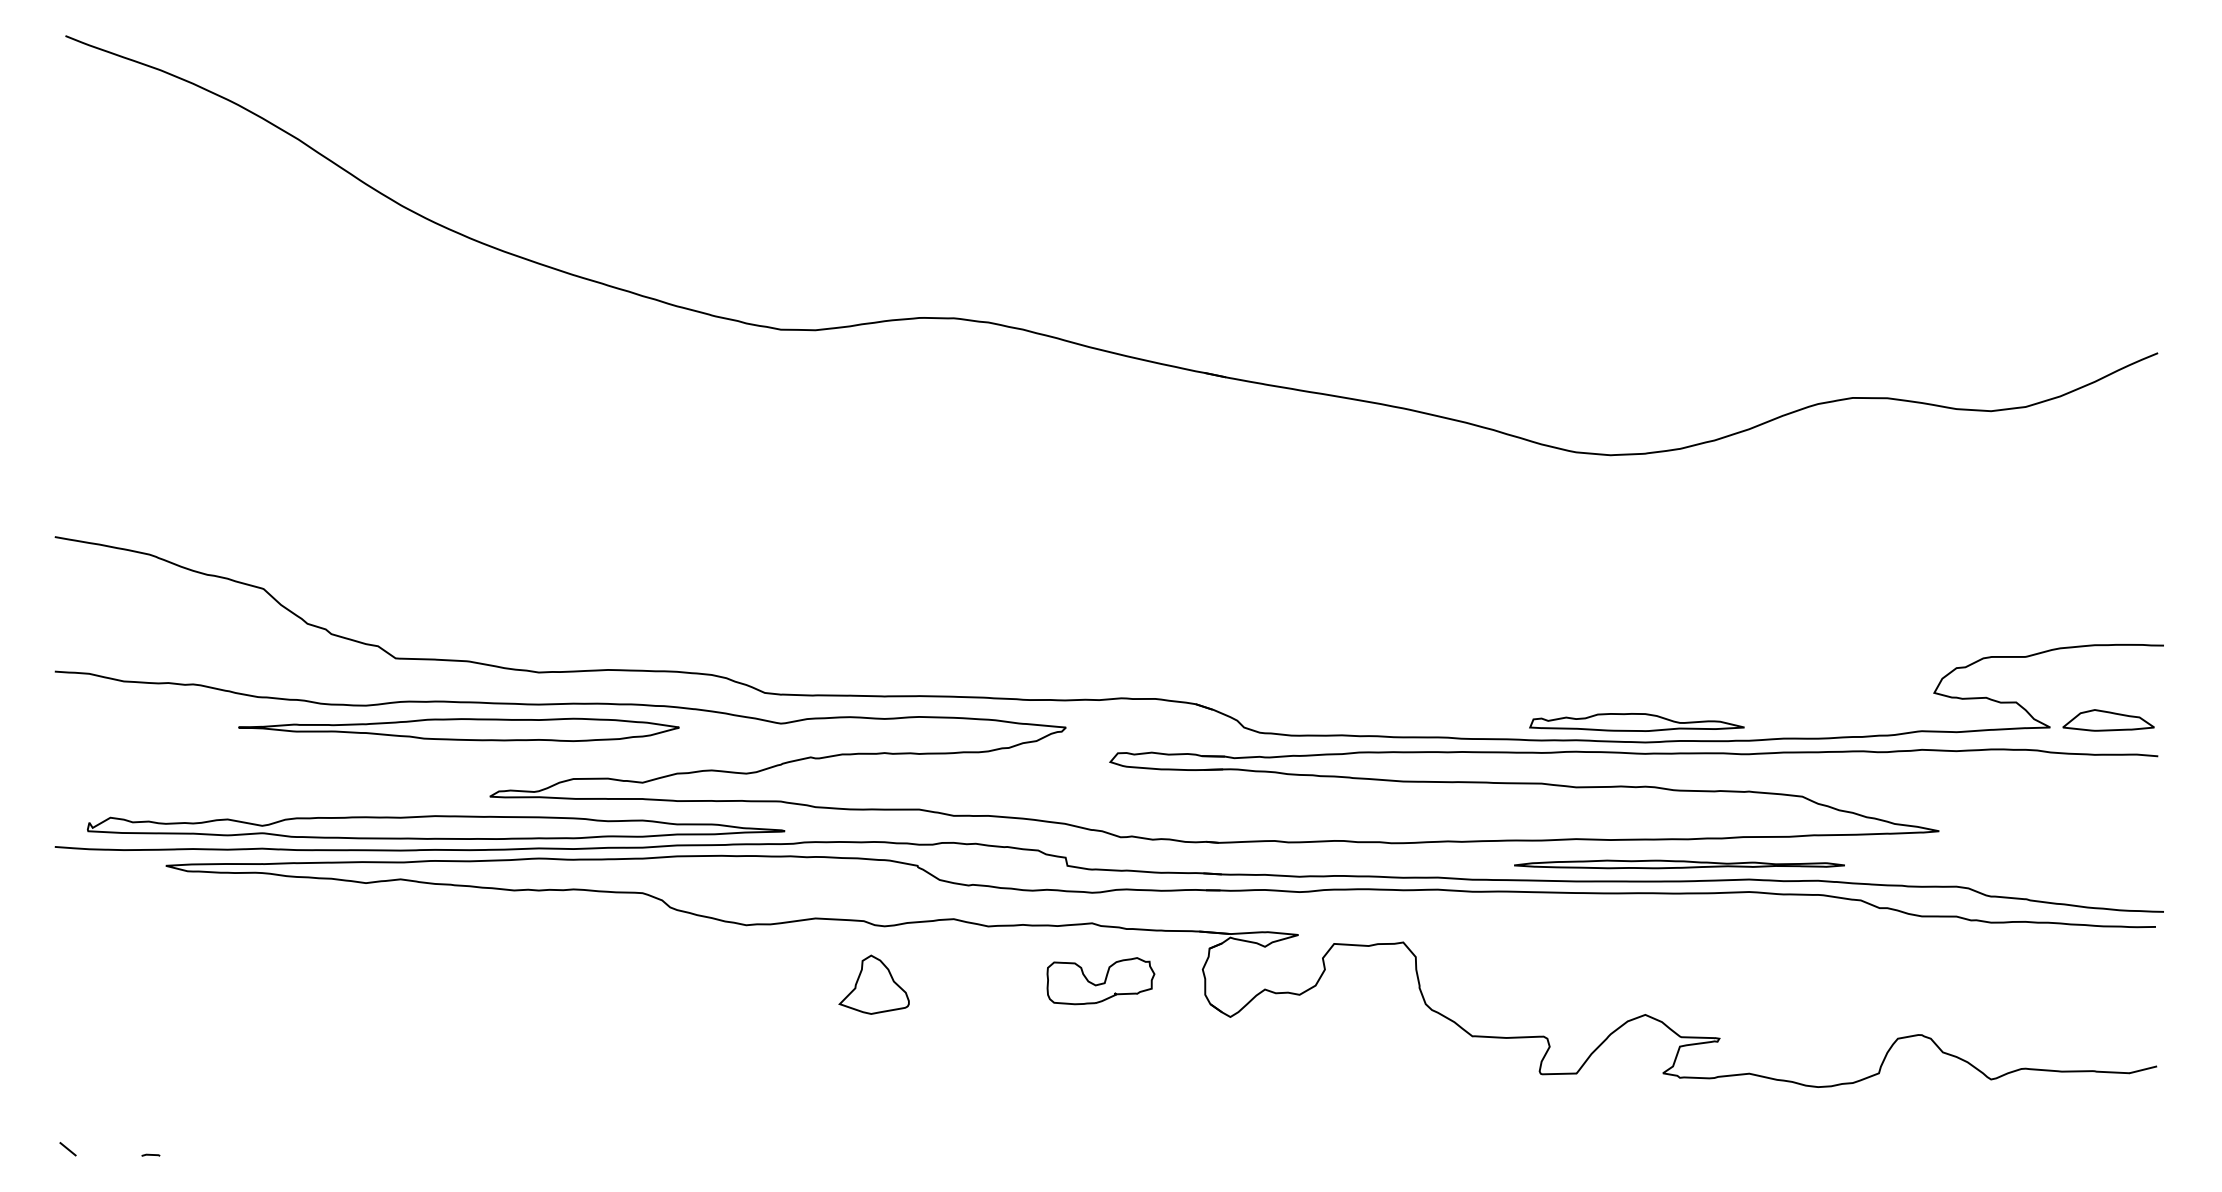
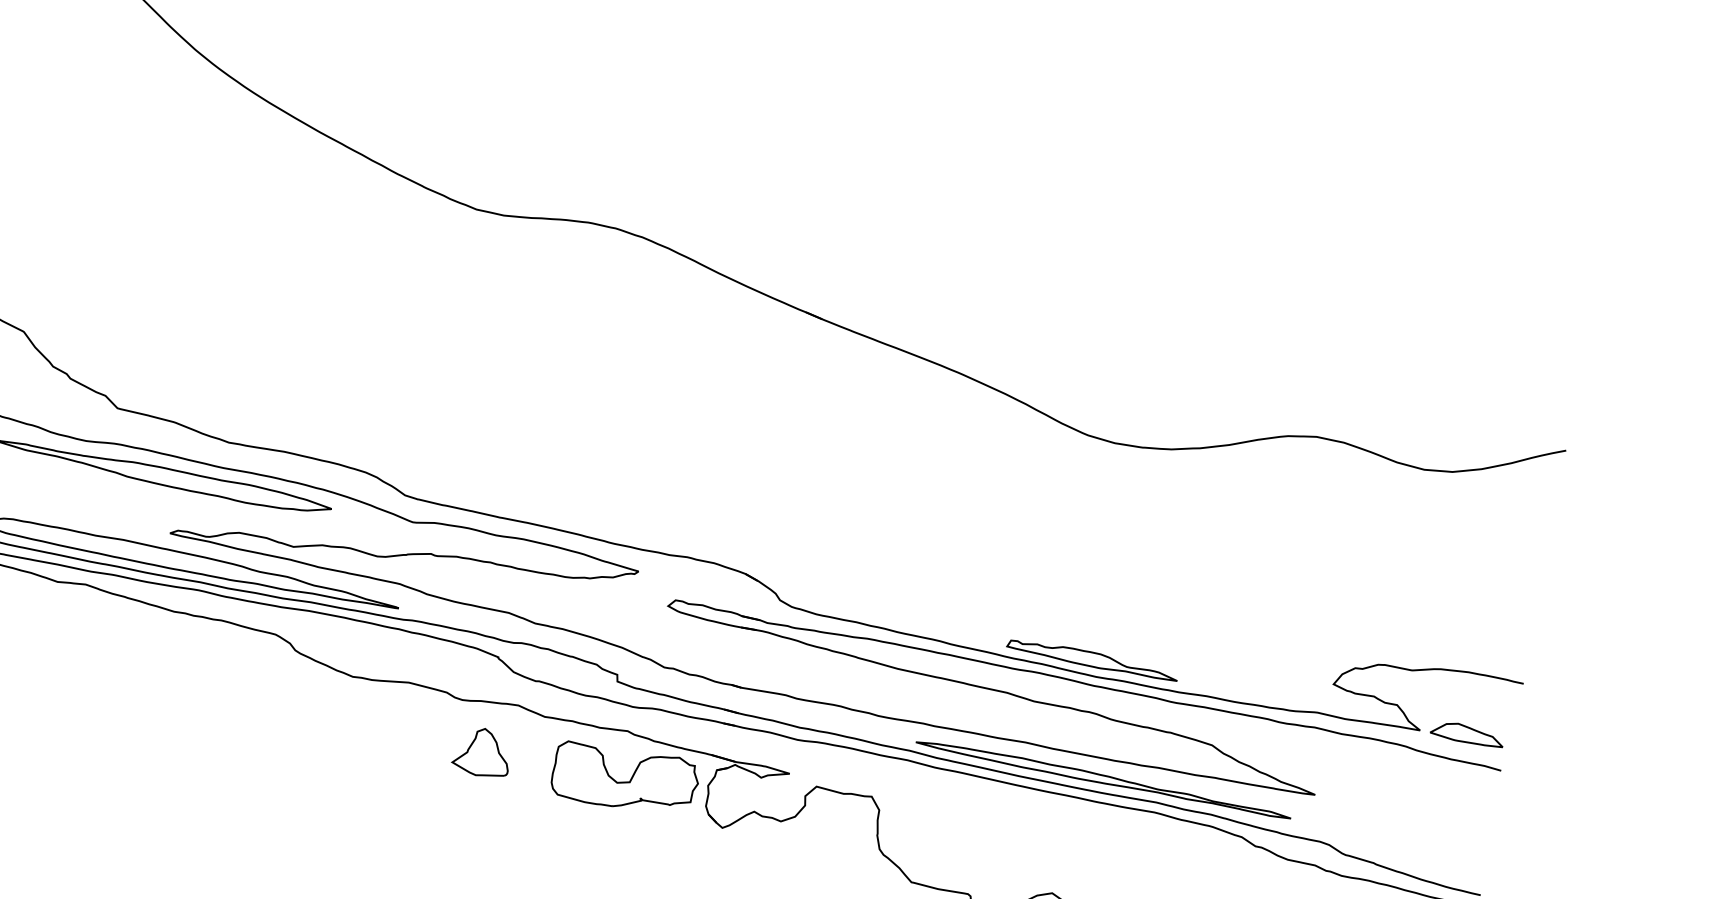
part: (1679, 864) -> (1103, 779), size x1.43
part: (1100, 980) -> (625, 777), size x1.67
part: (873, 984) -> (482, 752), moved

